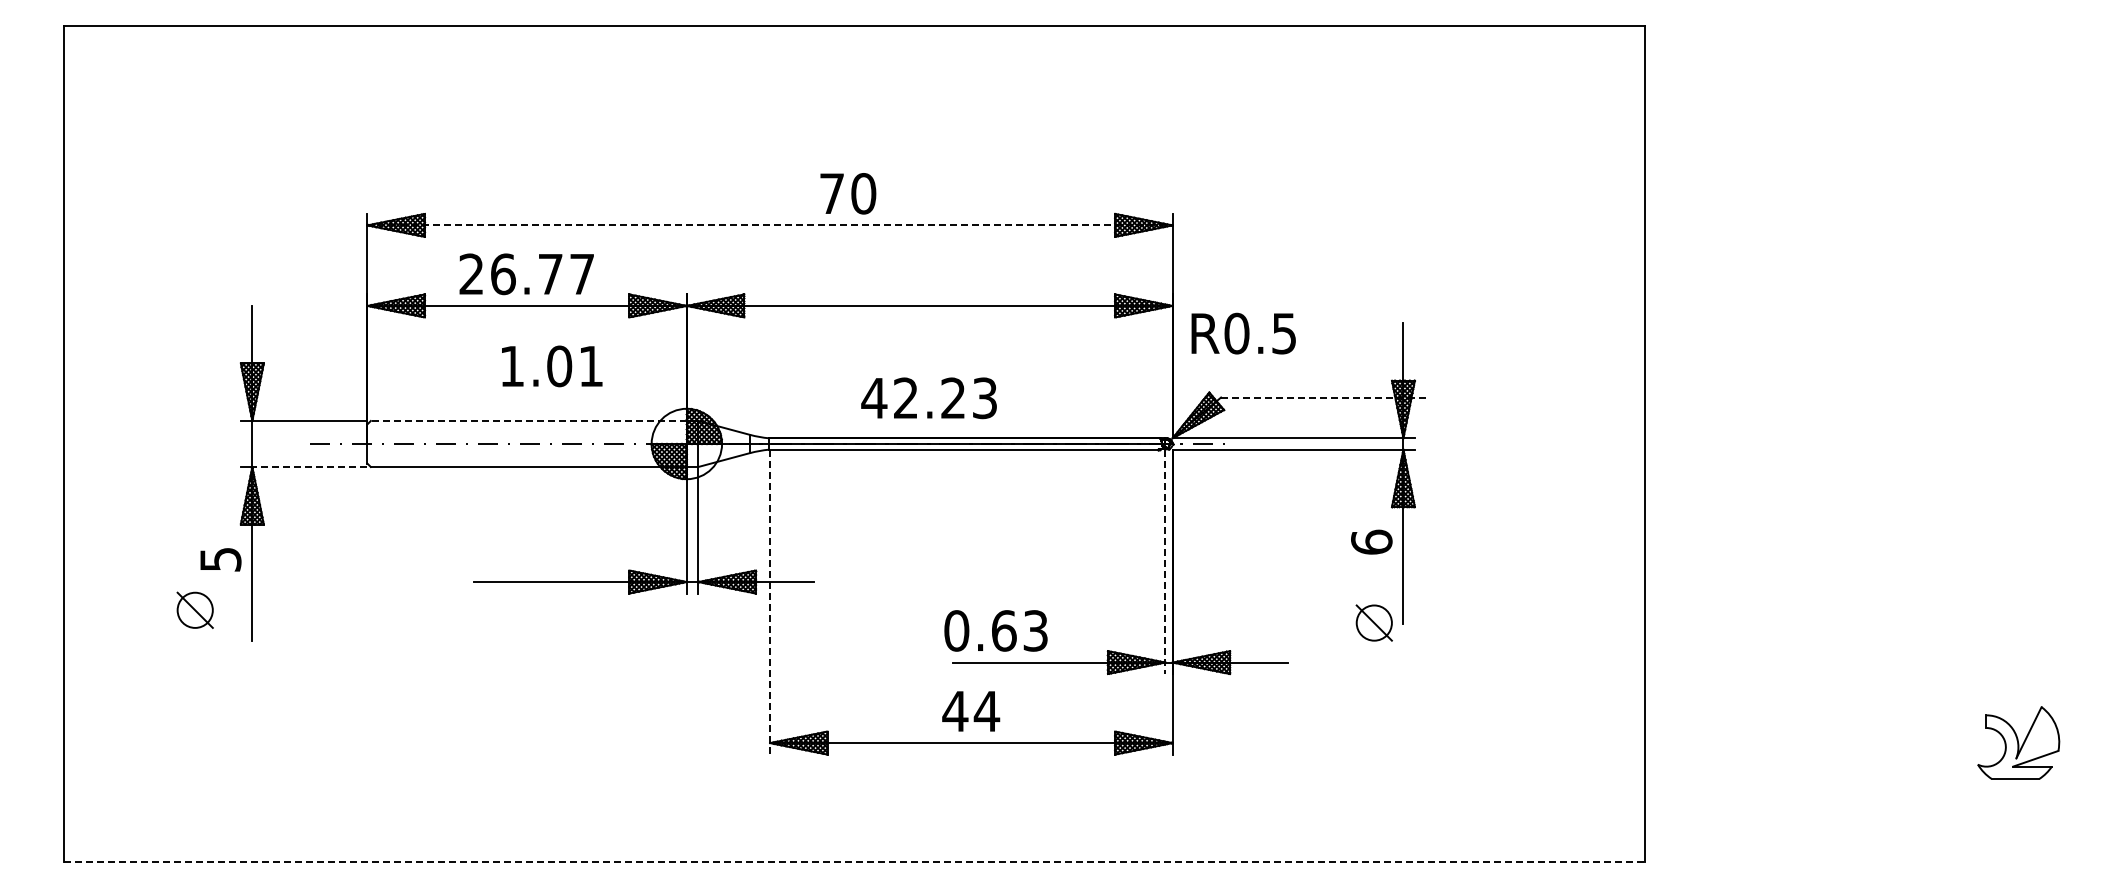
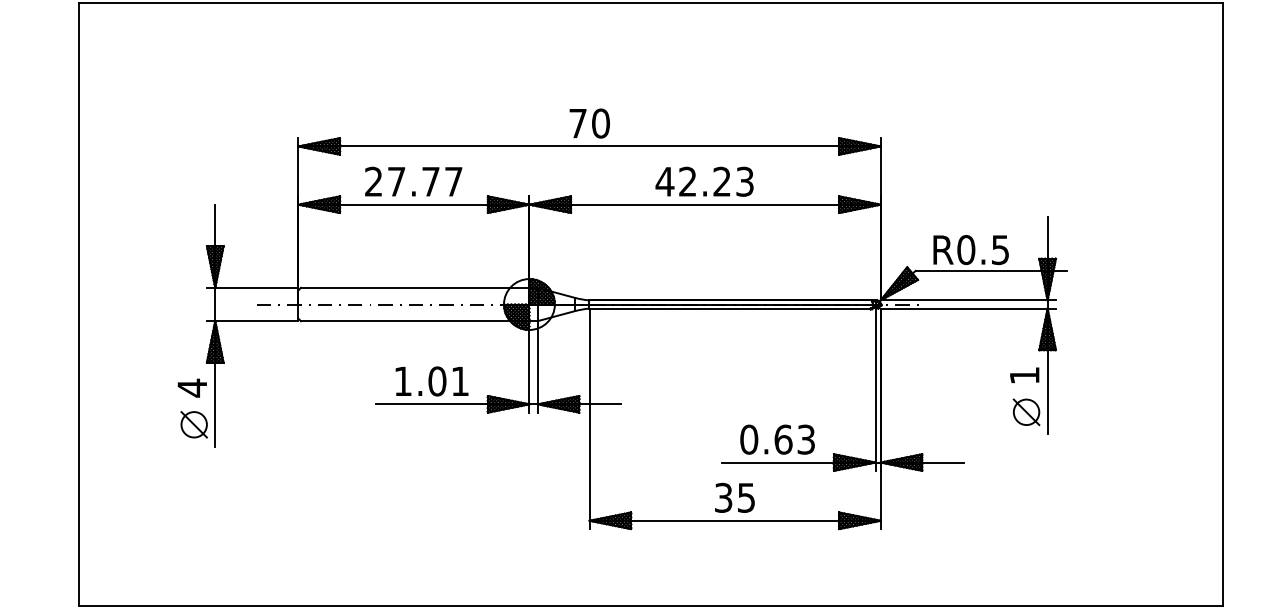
text: (848, 193) -> (589, 123), moved
line: (770, 225) -> (589, 146), dashed -> solid
text: (503, 274) -> (396, 181), 26.77 -> 27.77
text: (1243, 333) -> (971, 249), moved
text: (552, 366) -> (432, 381), moved
line: (1325, 397) -> (991, 270), dashed -> solid
text: (928, 398) -> (704, 181), moved
line: (528, 420) -> (414, 287), dashed -> solid
line: (309, 467) -> (256, 321), dashed -> solid
text: (1371, 541) -> (1024, 375), 6 -> 1
text: (220, 559) -> (192, 388), 5 -> 4
line: (1165, 562) -> (875, 390), dashed -> solid
line: (770, 602) -> (589, 419), dashed -> solid
part: (194, 609) -> (193, 424), moved
part: (1373, 622) -> (1025, 411), moved
text: (995, 630) -> (777, 439), moved
text: (971, 711) -> (735, 497), 44 -> 35
line: (854, 861) -> (650, 606), dashed -> solid

